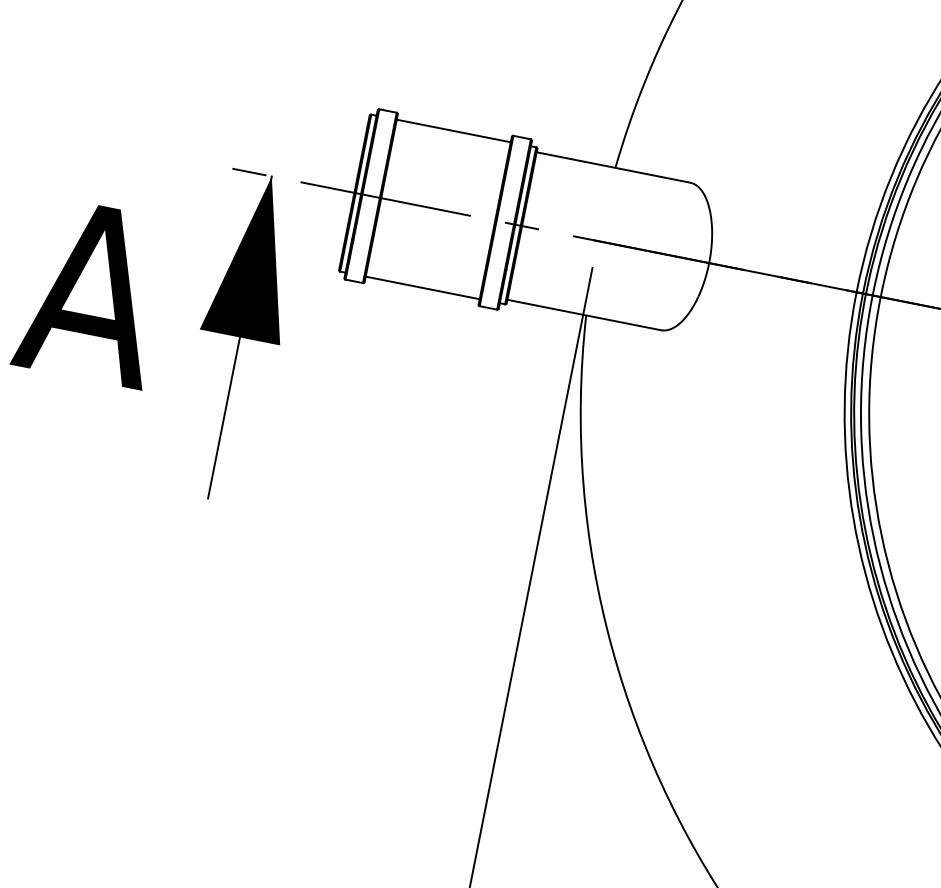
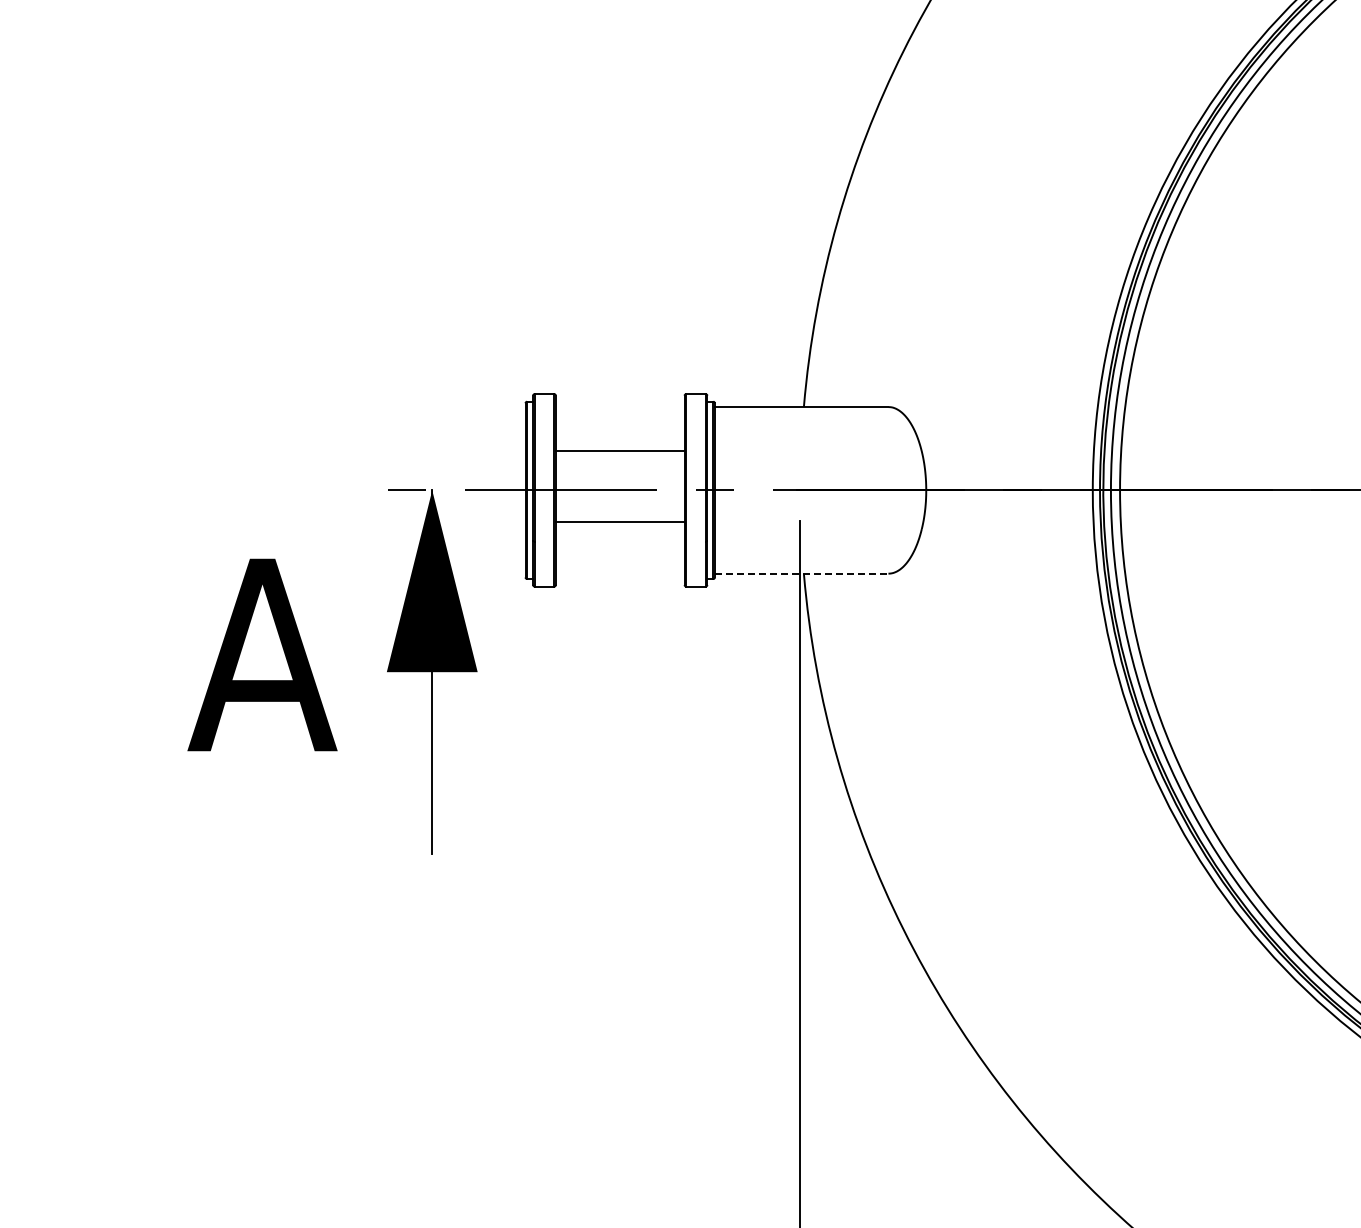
line: (453, 130) -> (619, 450), moved
line: (421, 288) -> (619, 522), moved
line: (584, 314) -> (801, 573), solid -> dashed

